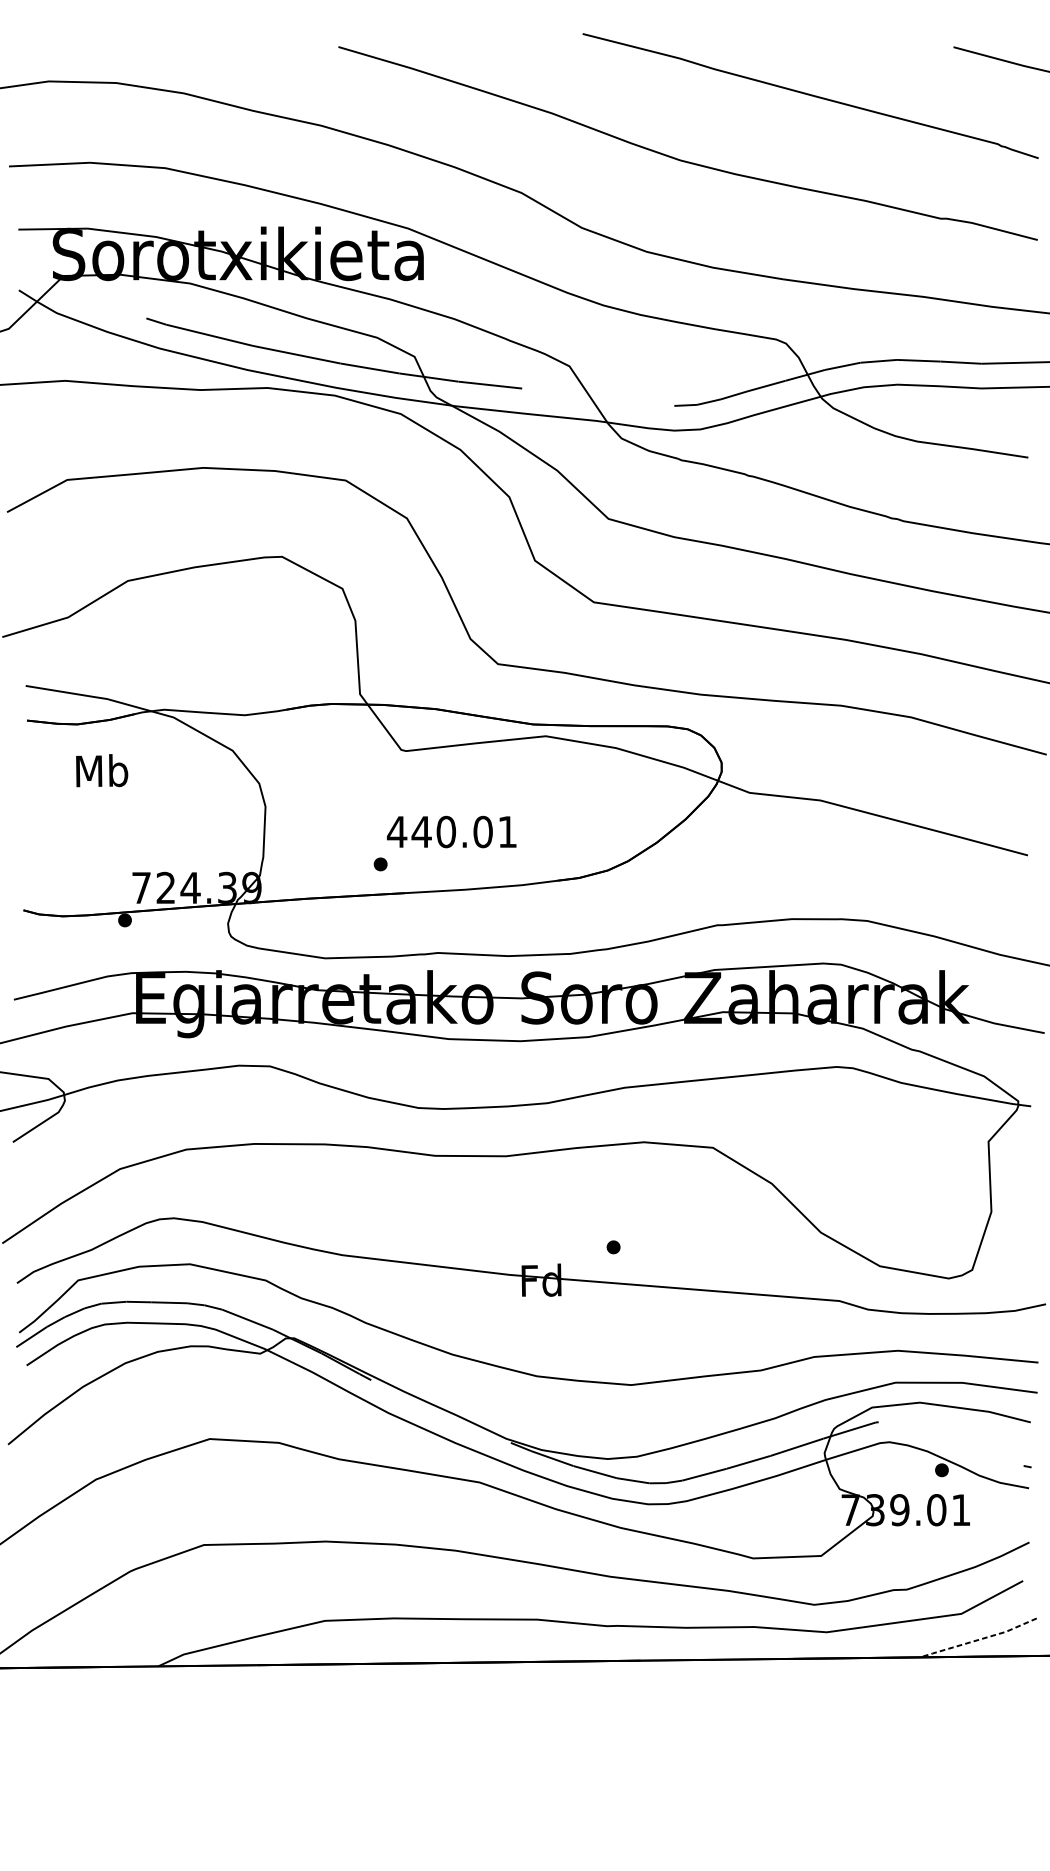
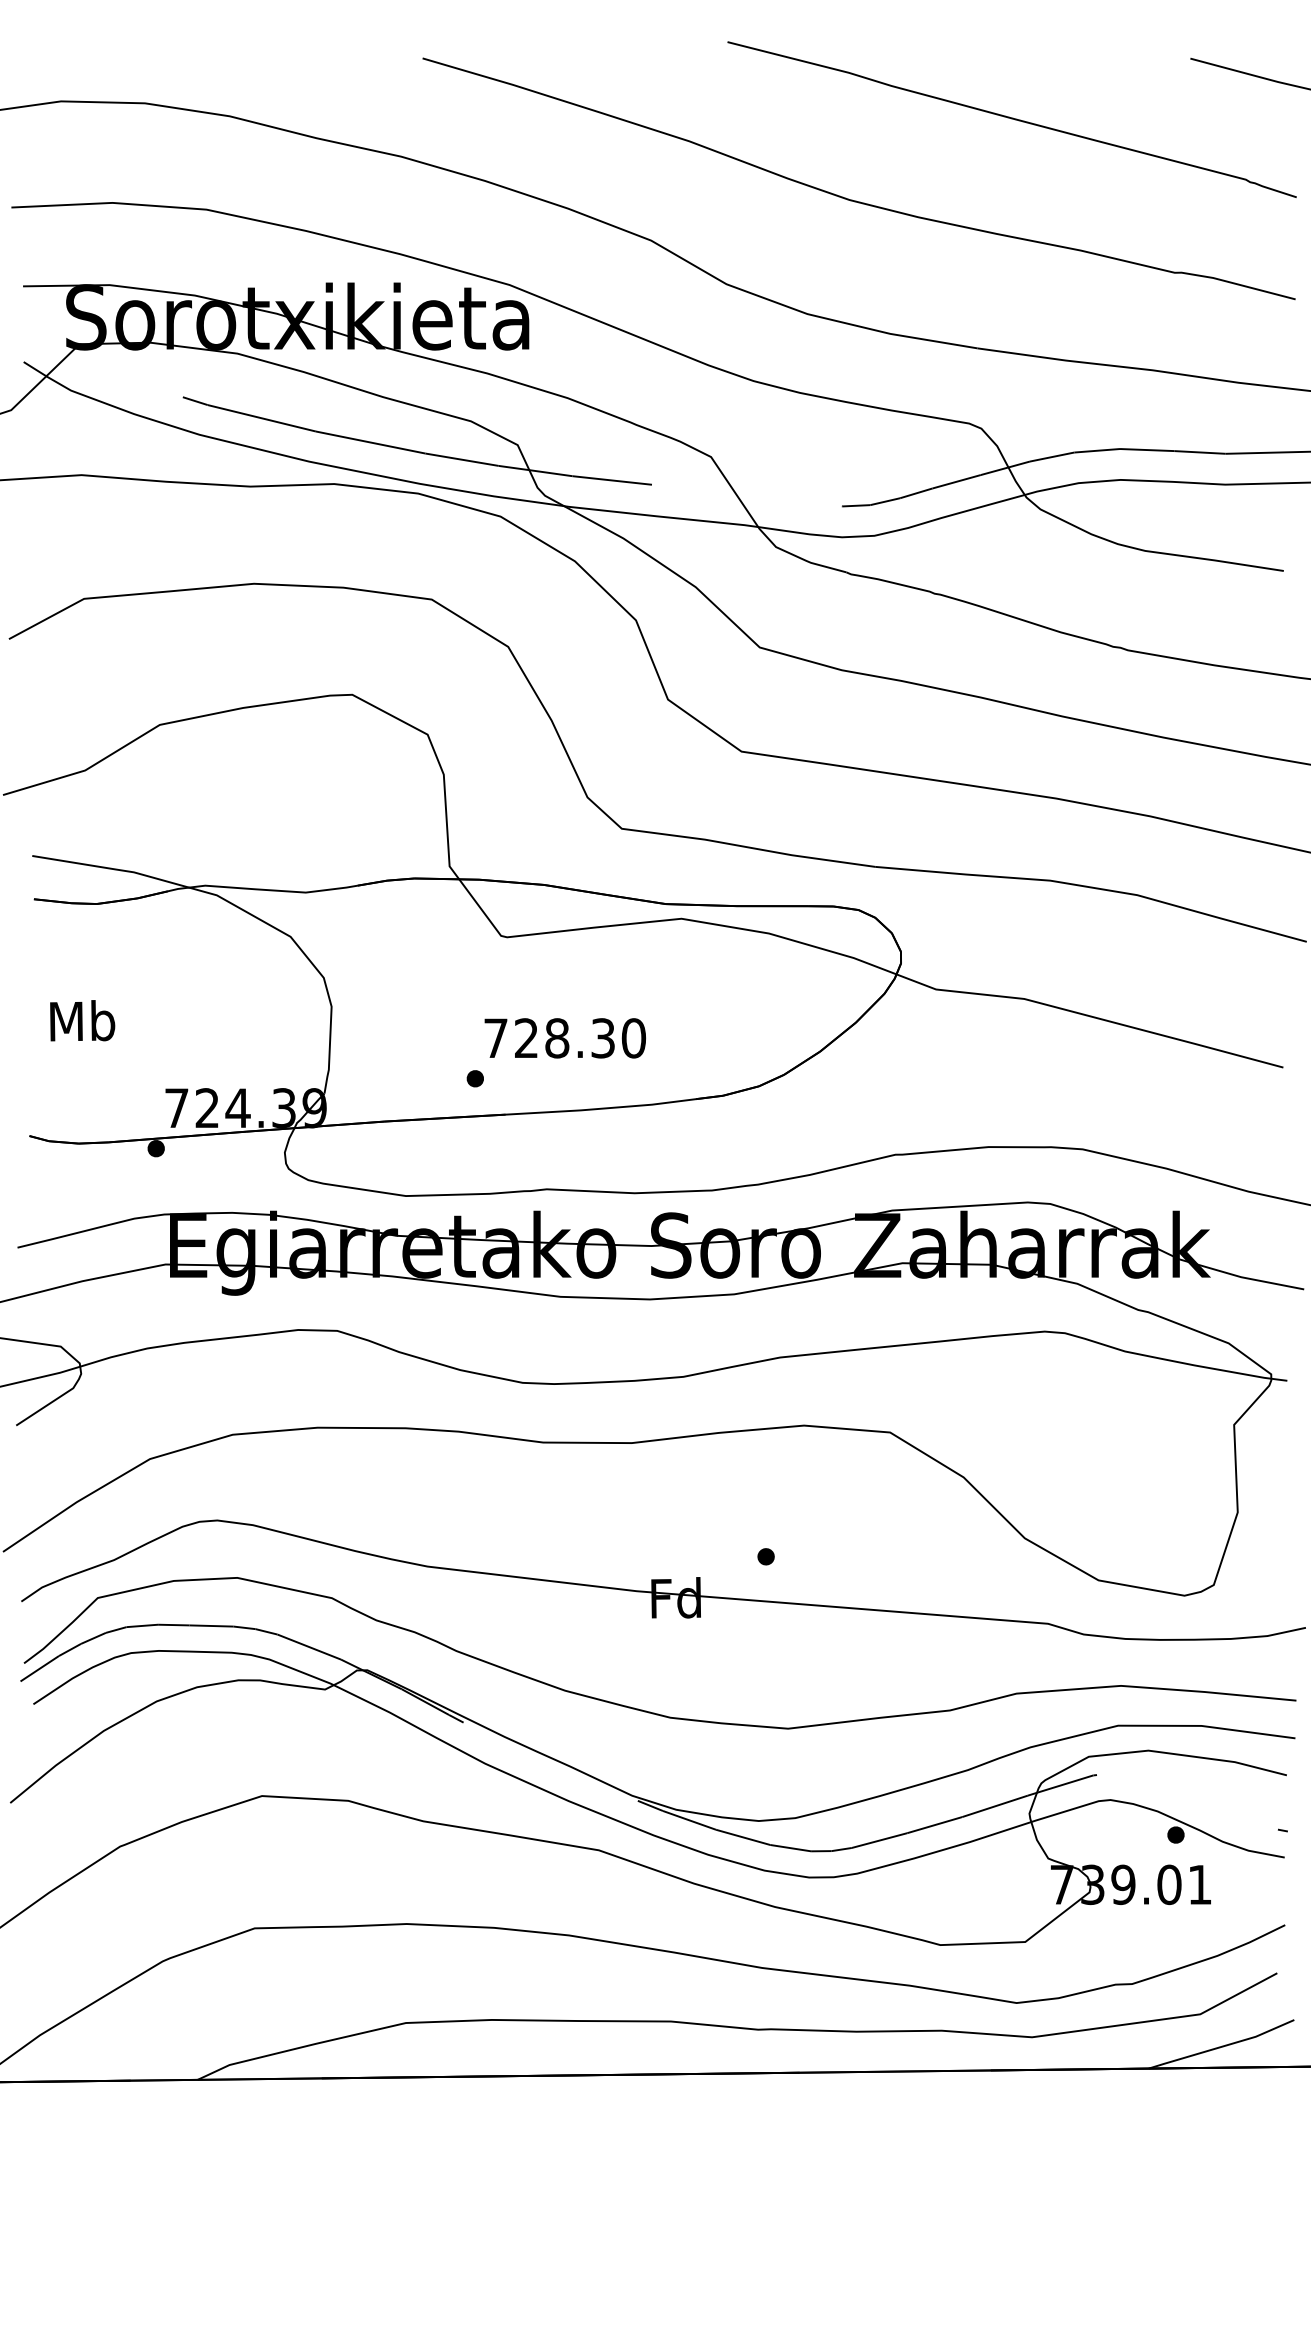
text: (102, 770) -> (82, 1020), moved
text: (452, 832) -> (564, 1038), 440.01 -> 728.30
line: (978, 1639) -> (1221, 2046), dashed -> solid

